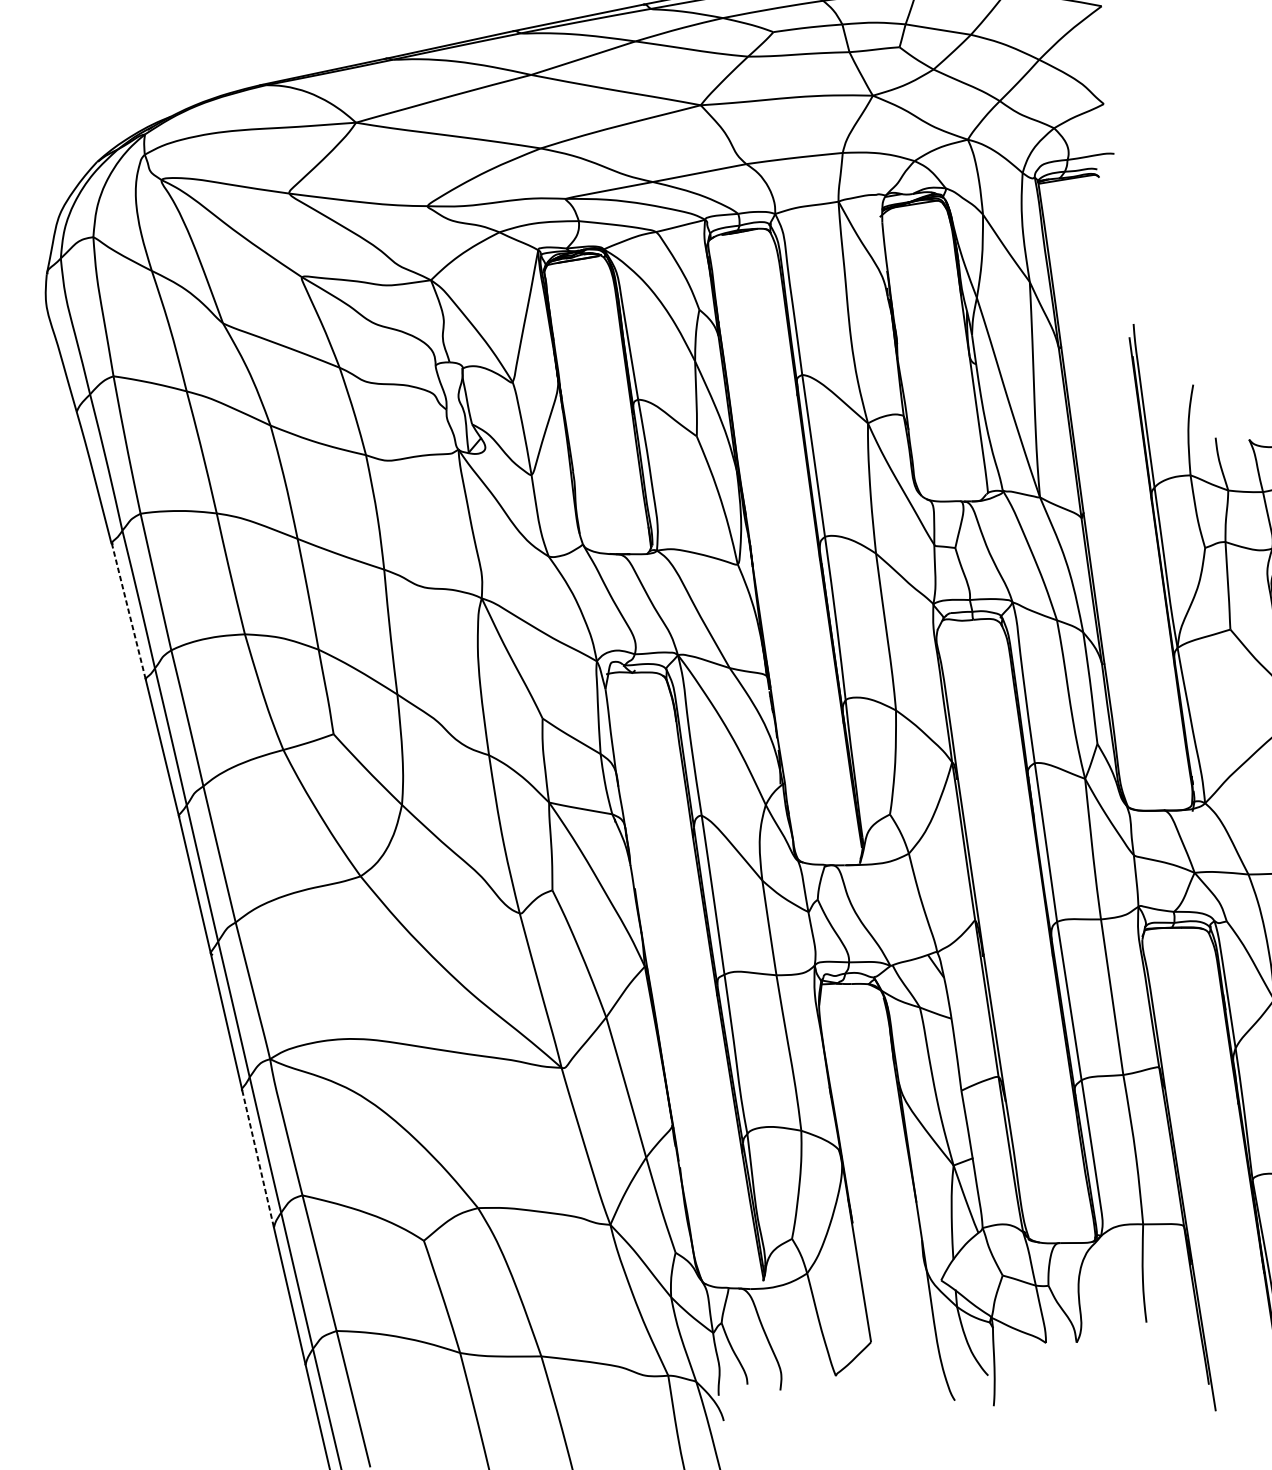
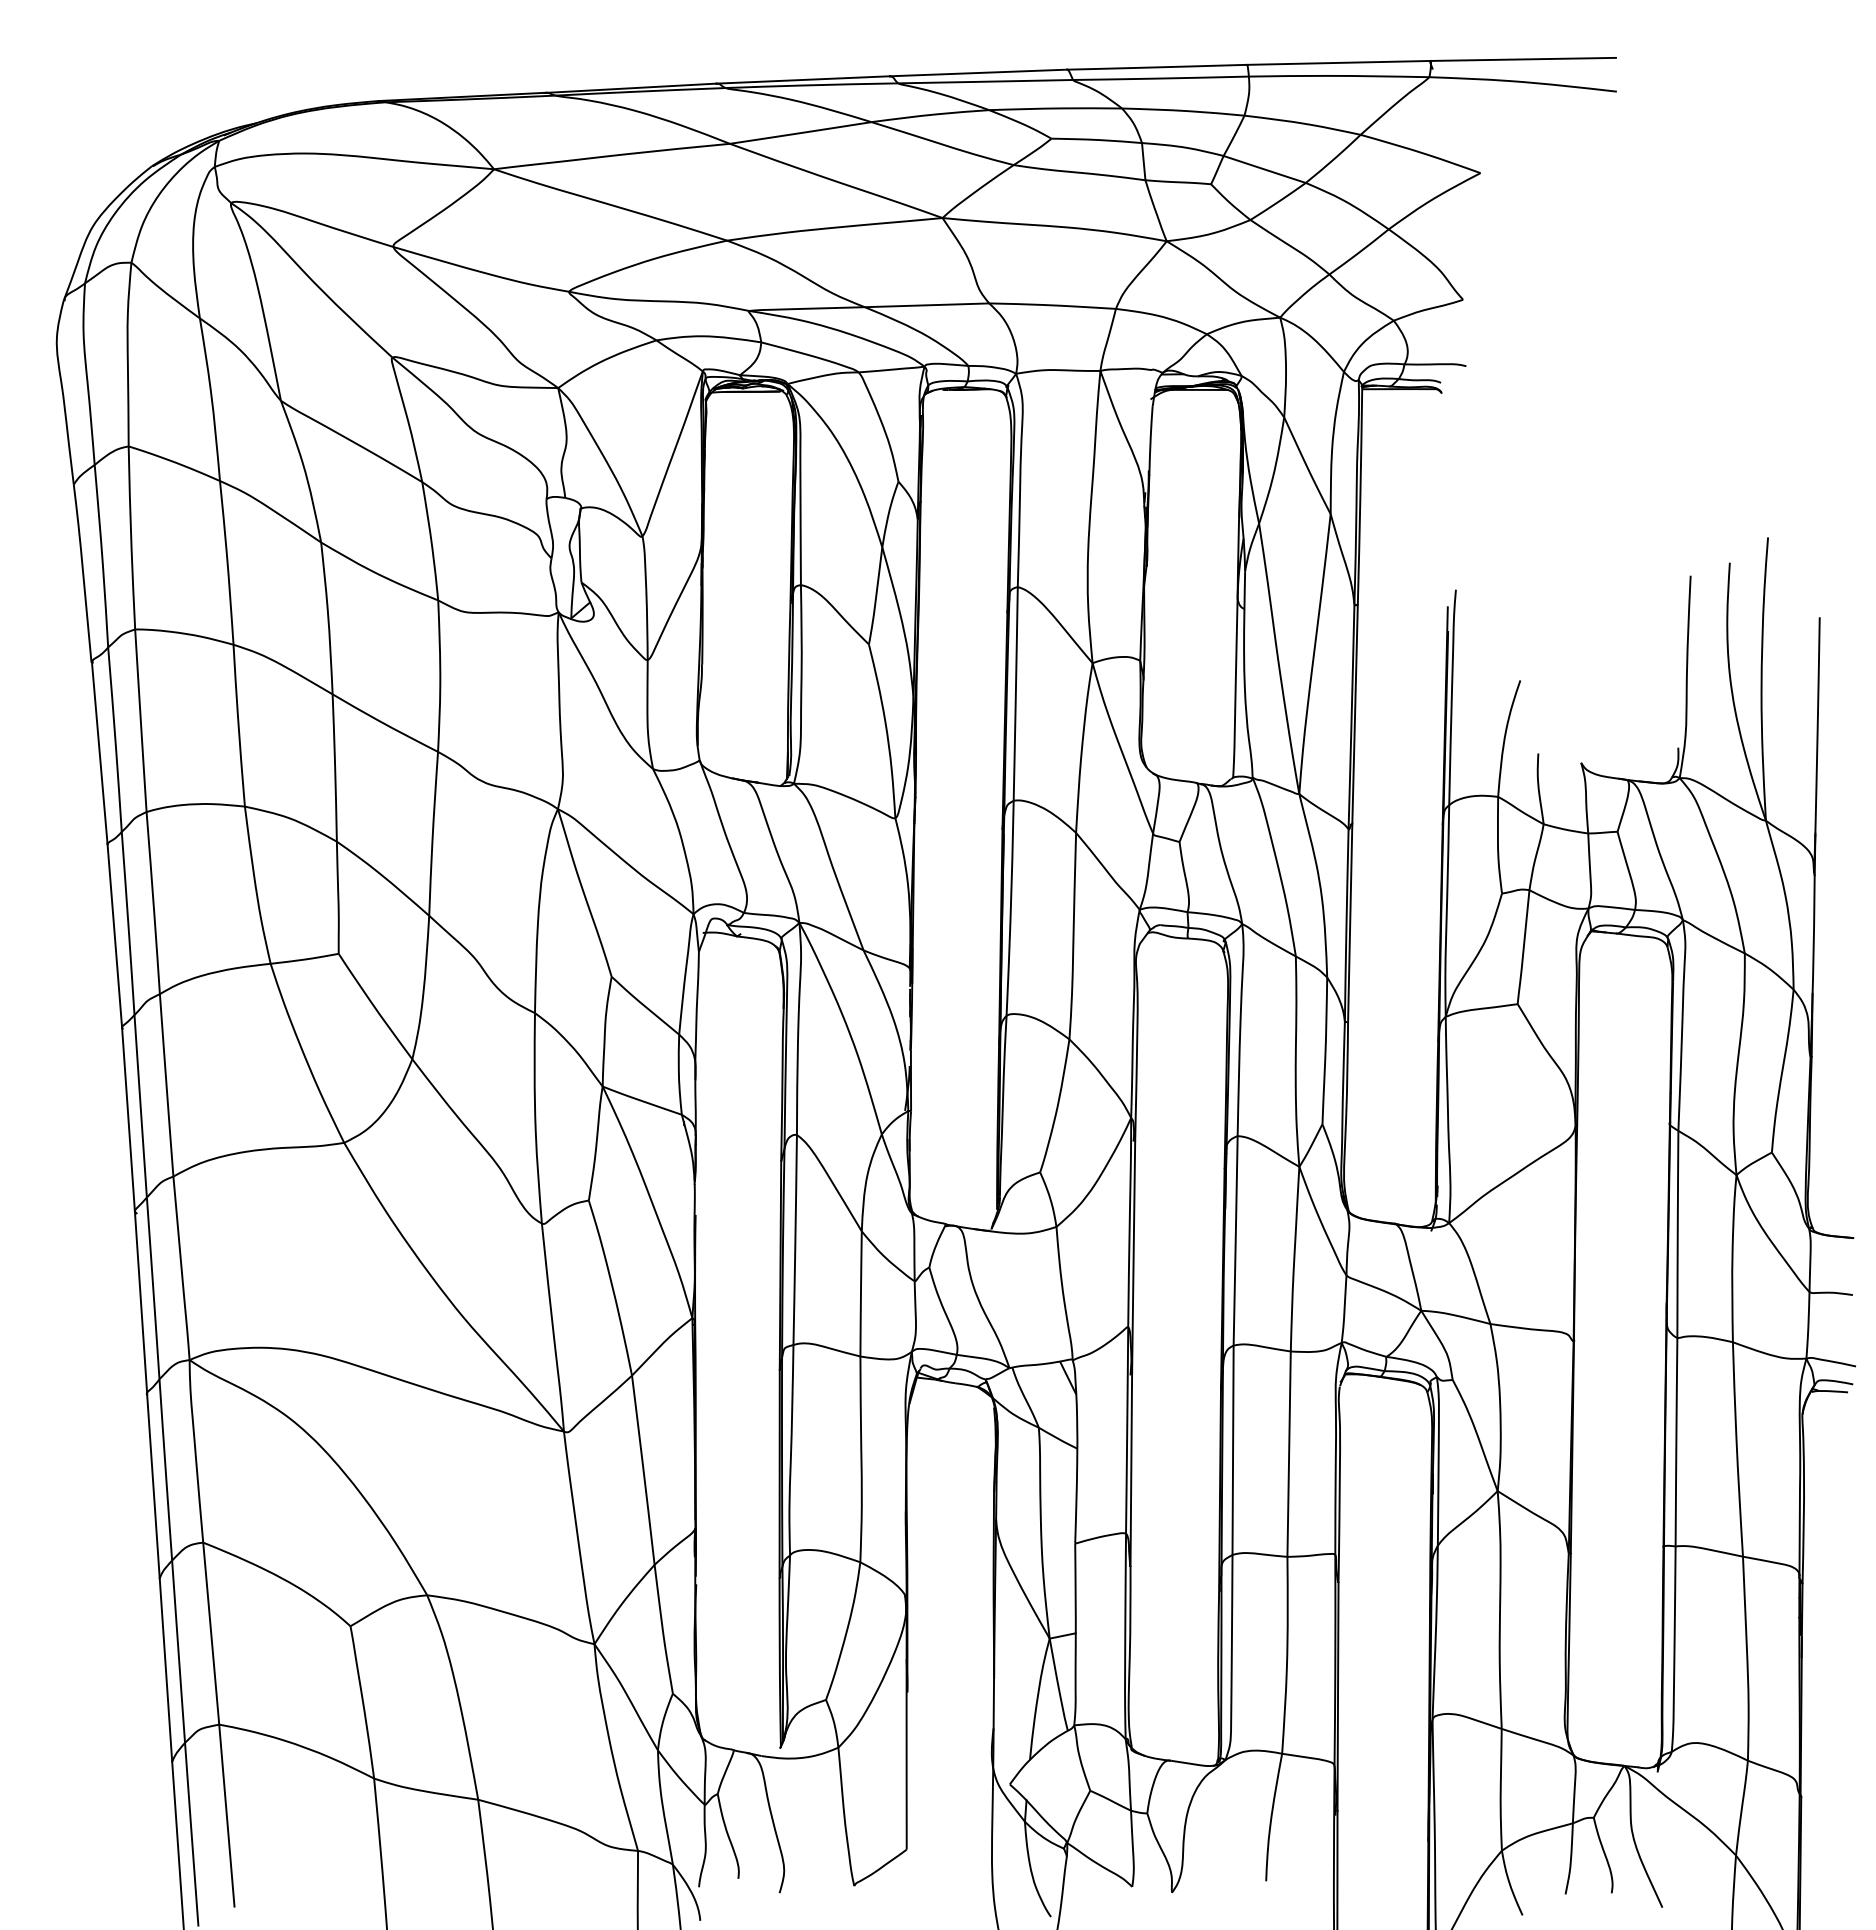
line: (128, 611) -> (99, 753), dashed -> solid
line: (258, 1159) -> (153, 1486), dashed -> solid

